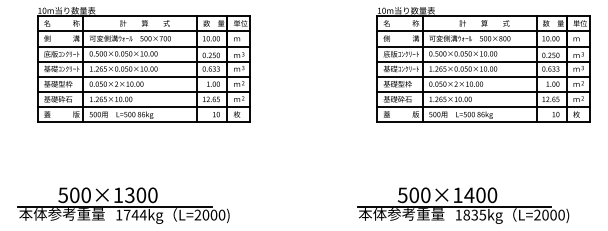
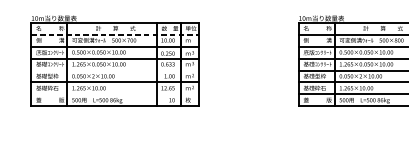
line: (144, 31) -> (115, 34), solid -> dashed
line: (143, 76) -> (114, 70), removed
line: (143, 107) -> (114, 94), removed

